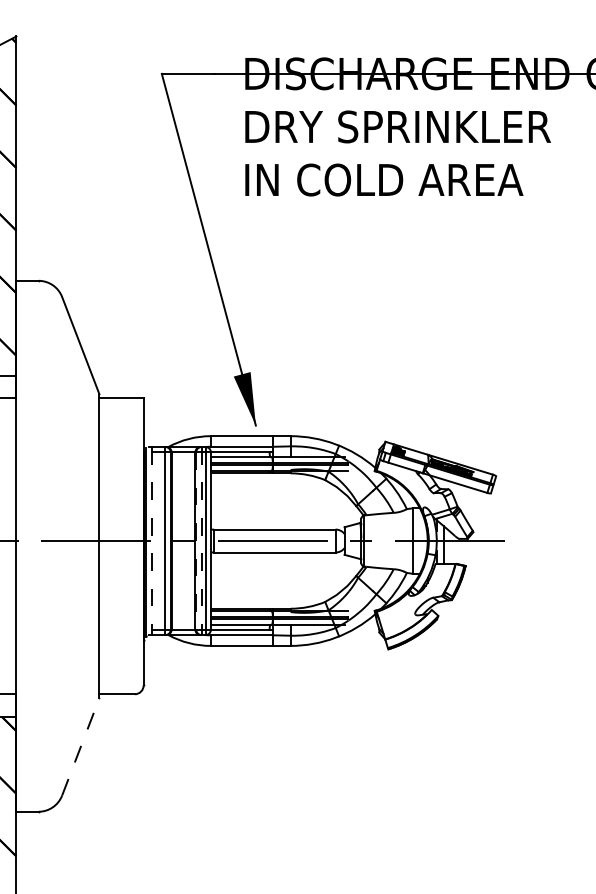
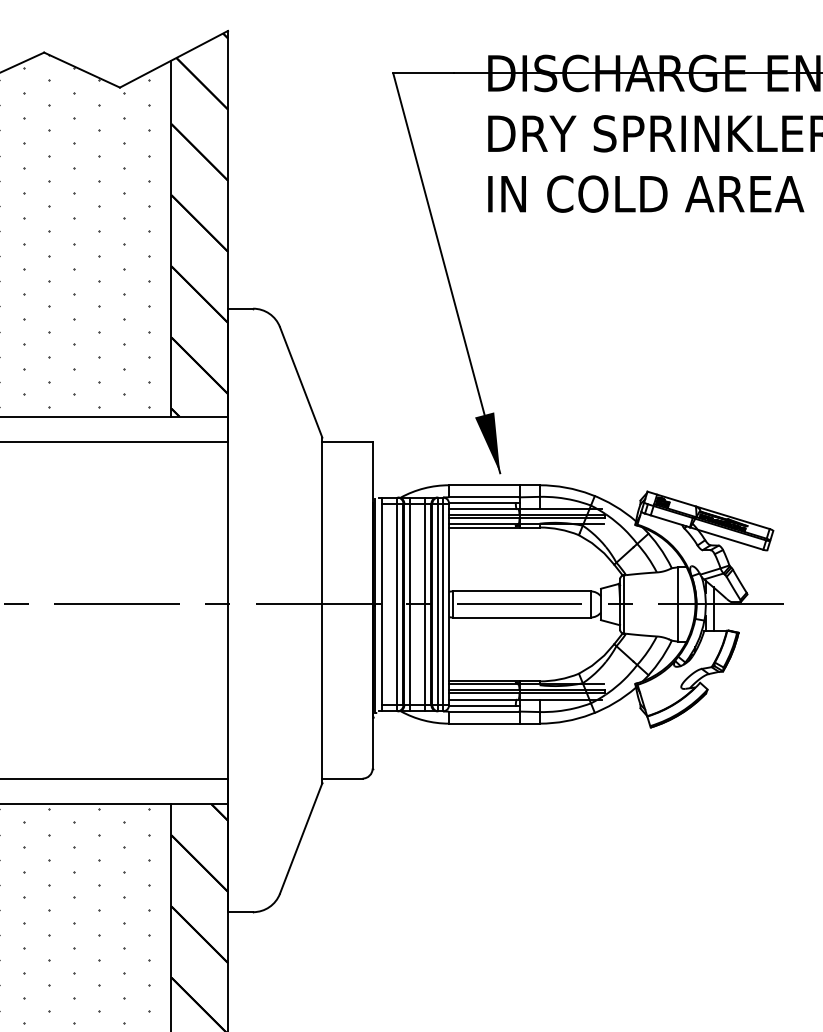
line: (151, 541) -> (381, 604), dashed -> solid
line: (176, 541) -> (410, 604), added
line: (190, 541) -> (425, 604), added
line: (196, 541) -> (432, 604), dashed -> solid
line: (201, 541) -> (438, 604), dashed -> solid
line: (81, 746) -> (301, 838), dashed -> solid

